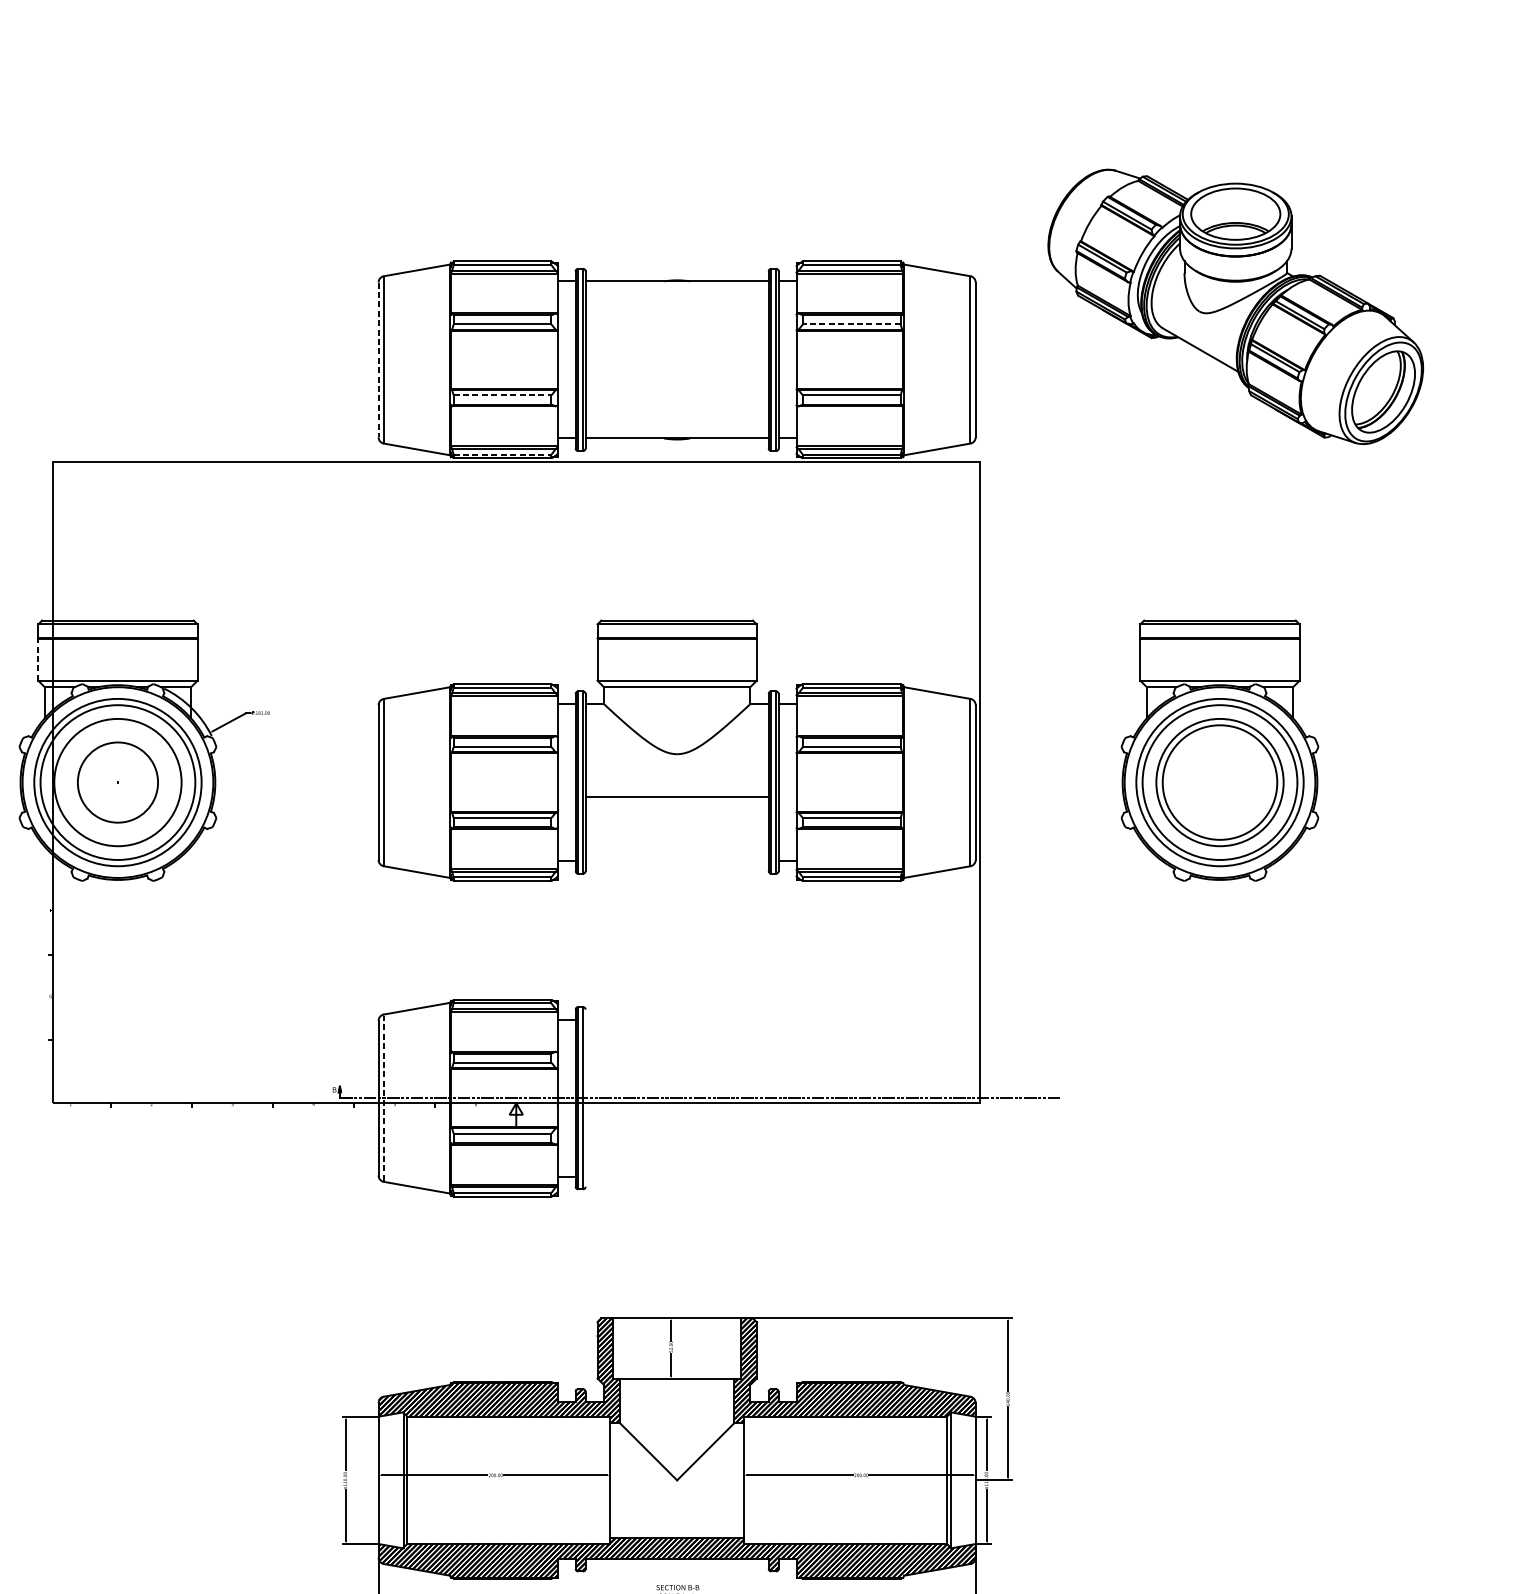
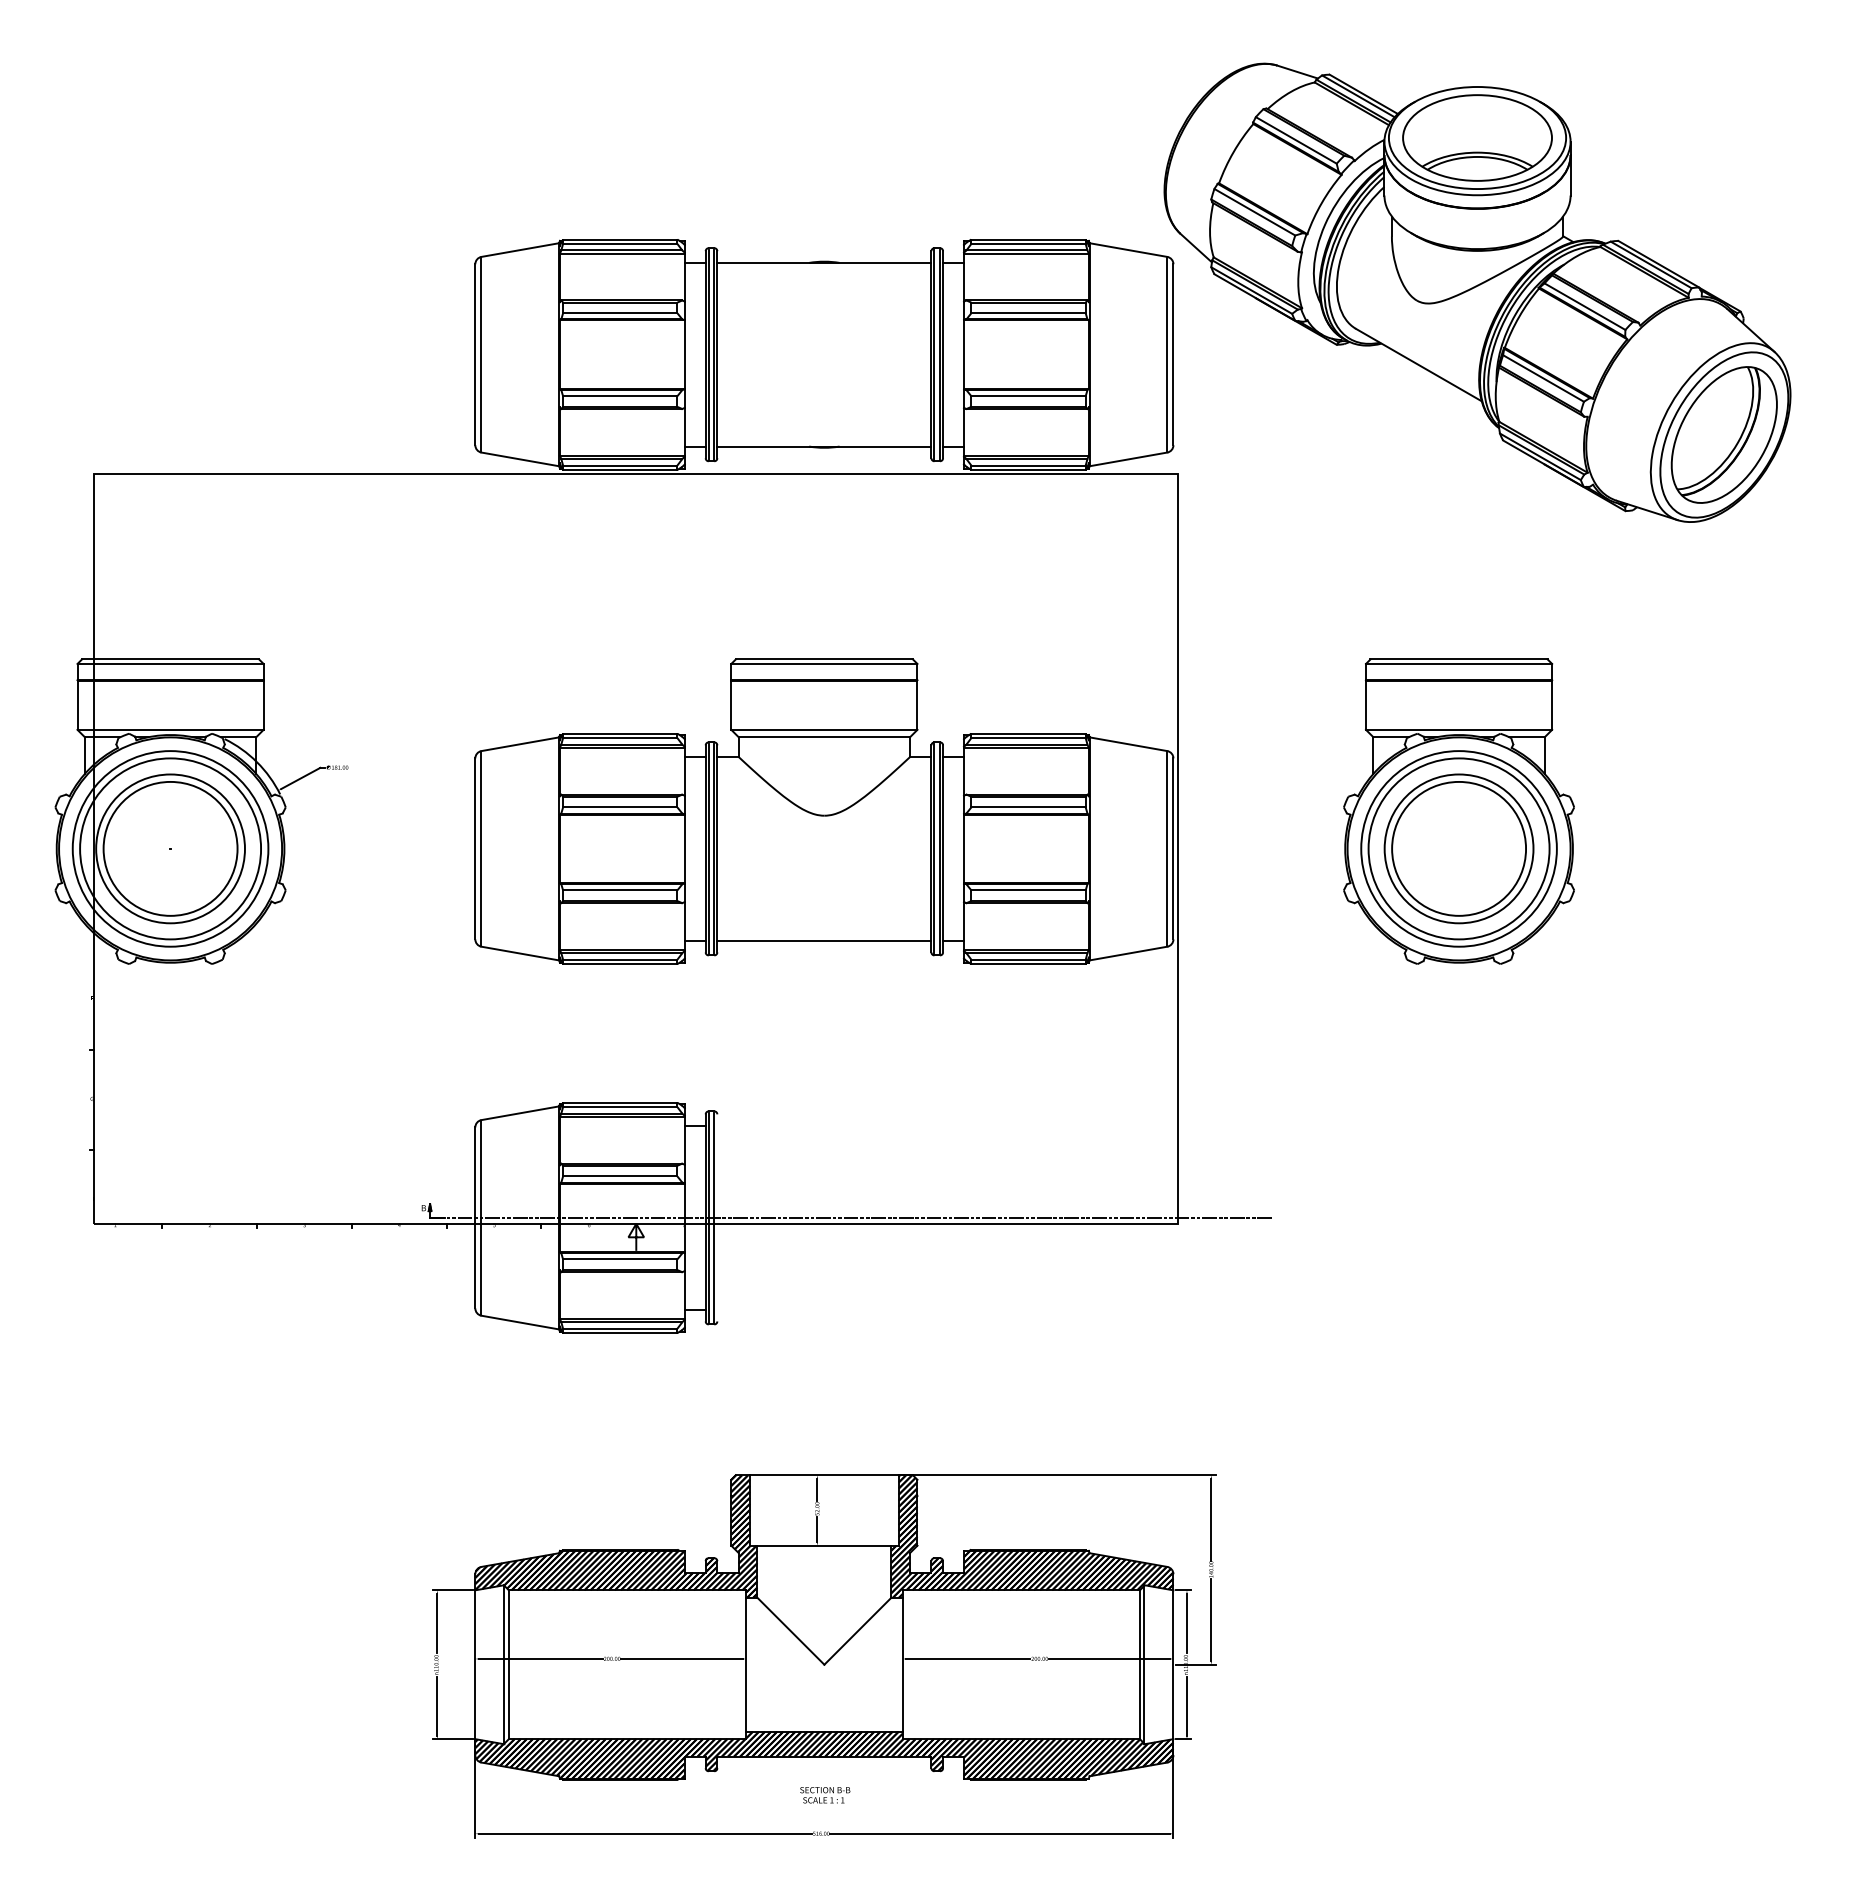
part: (1235, 306) -> (1477, 292), size x1.43
line: (851, 324) -> (1028, 313), dashed -> solid
line: (378, 360) -> (475, 355), dashed -> solid
line: (502, 395) -> (620, 396), dashed -> solid
line: (502, 454) -> (620, 465), dashed -> solid
line: (38, 659) -> (77, 705), dashed -> solid
circle: (117, 782) -> (170, 848), size x1.43
line: (677, 796) -> (824, 940), moved
line: (383, 1097) -> (481, 1217), dashed -> solid

